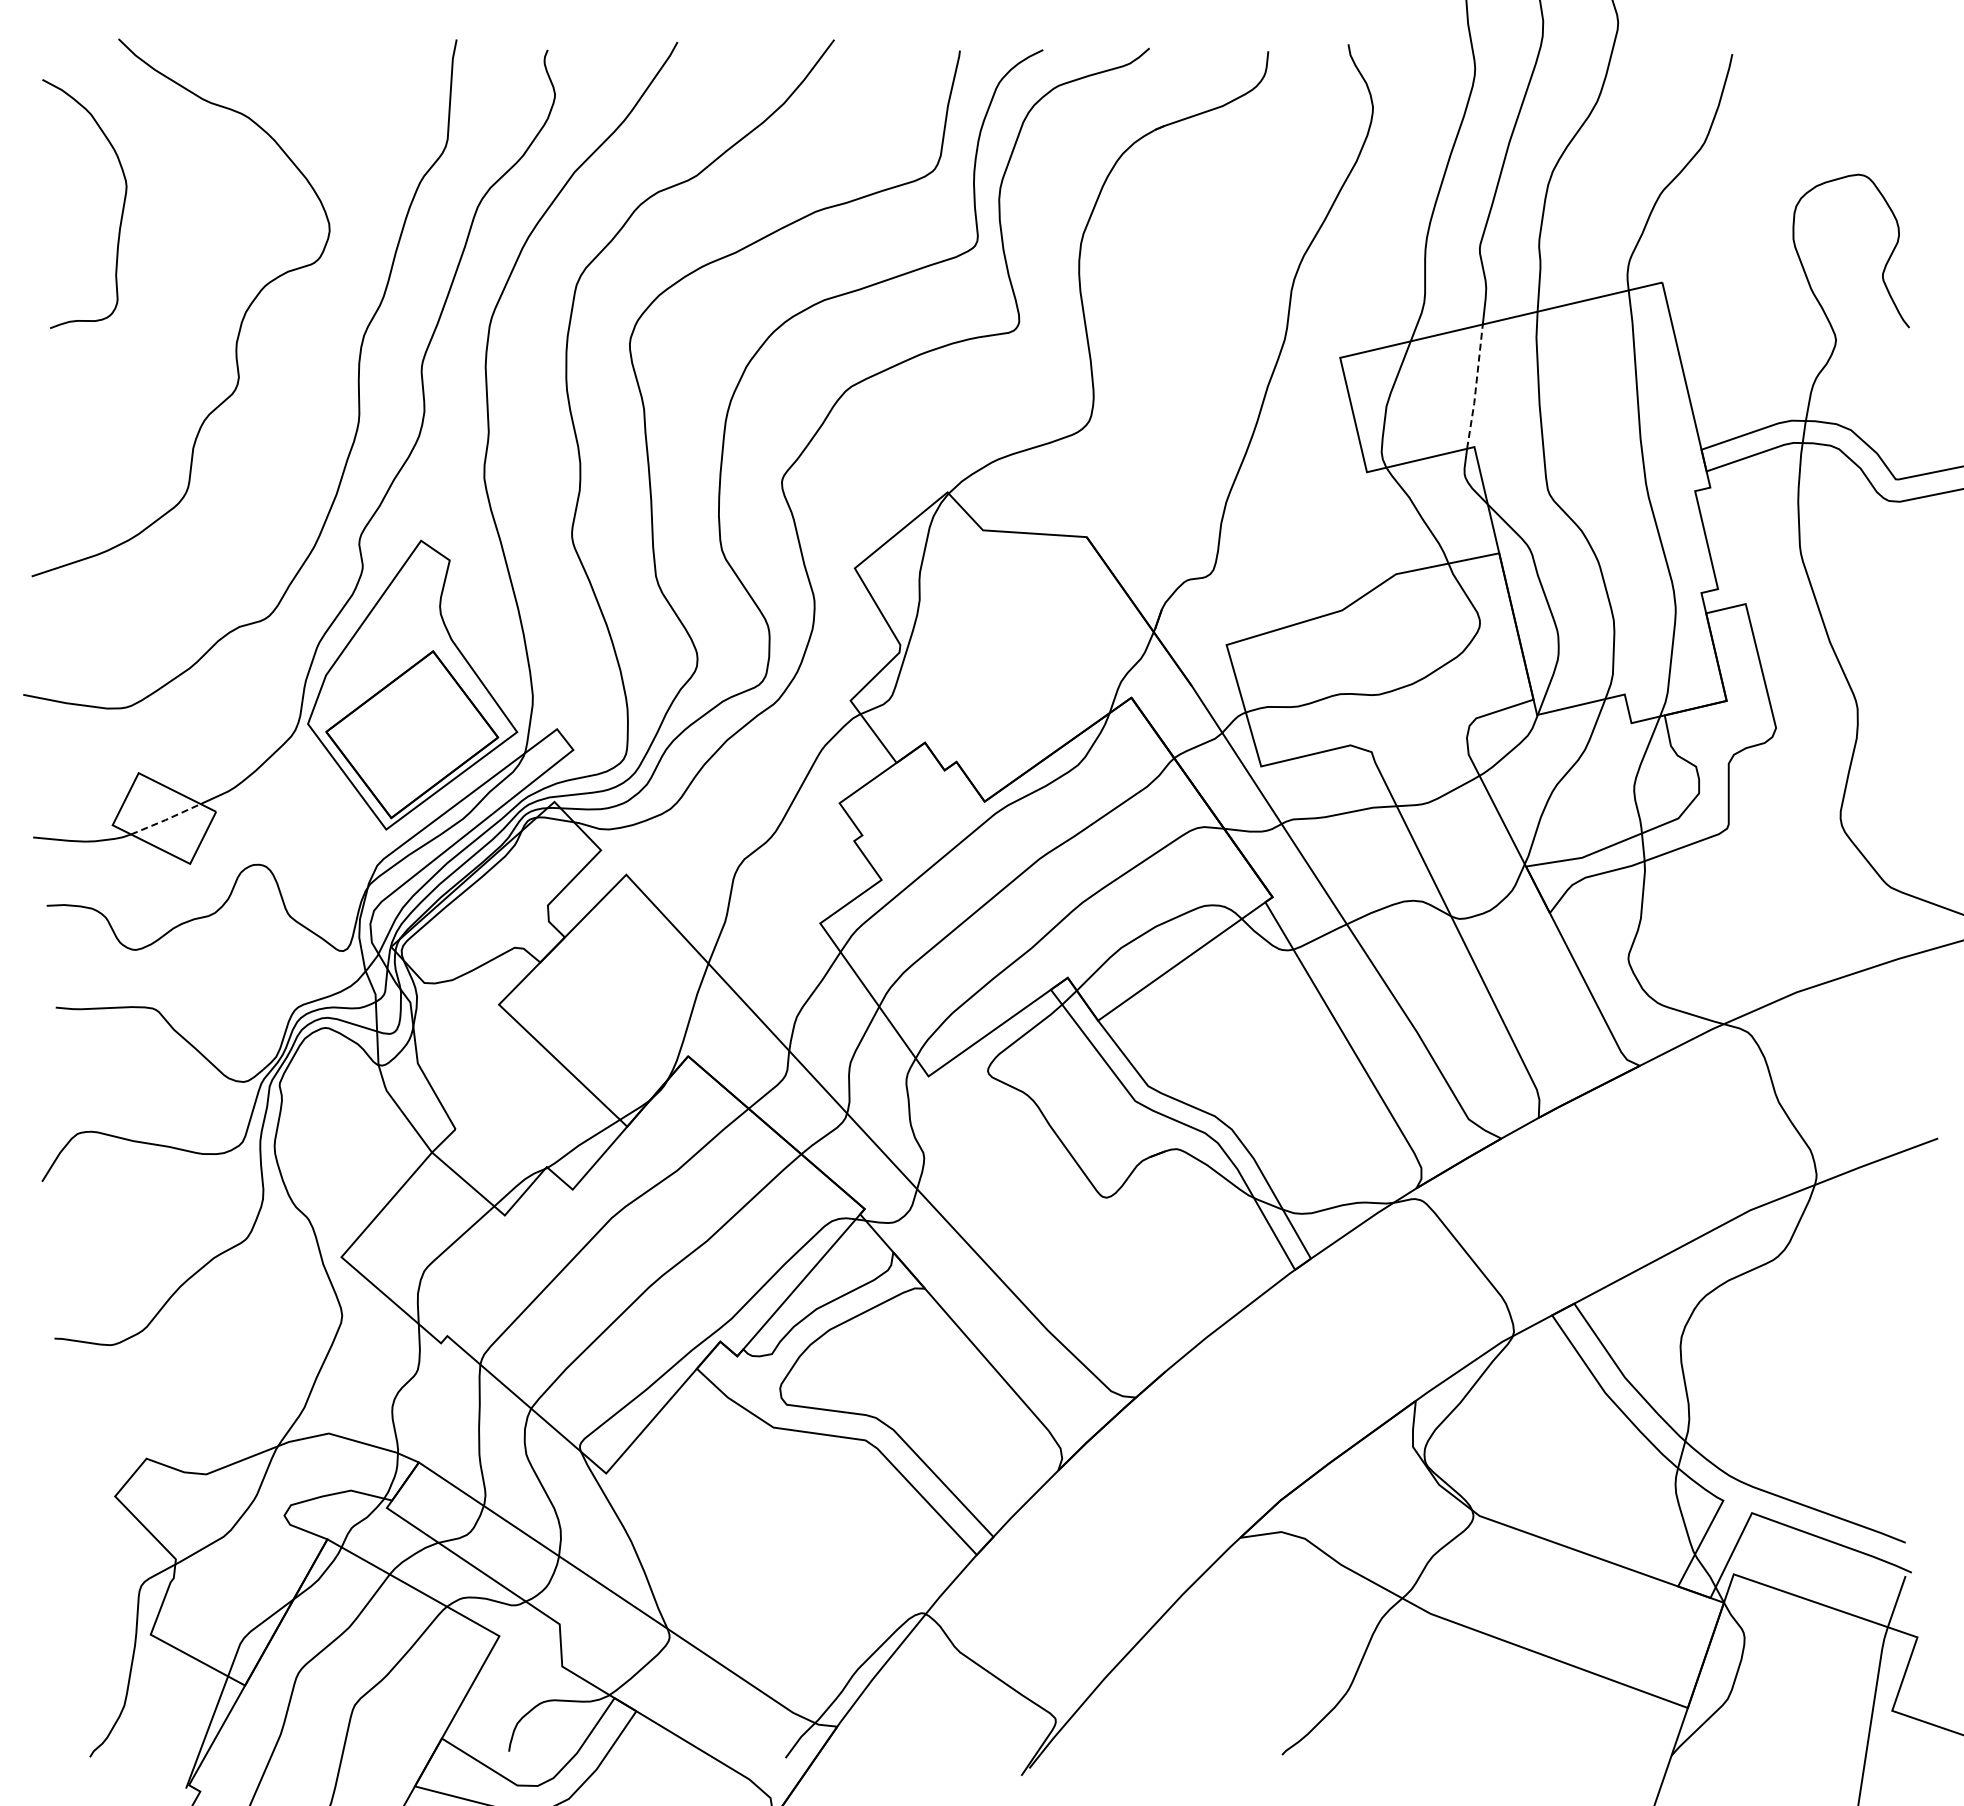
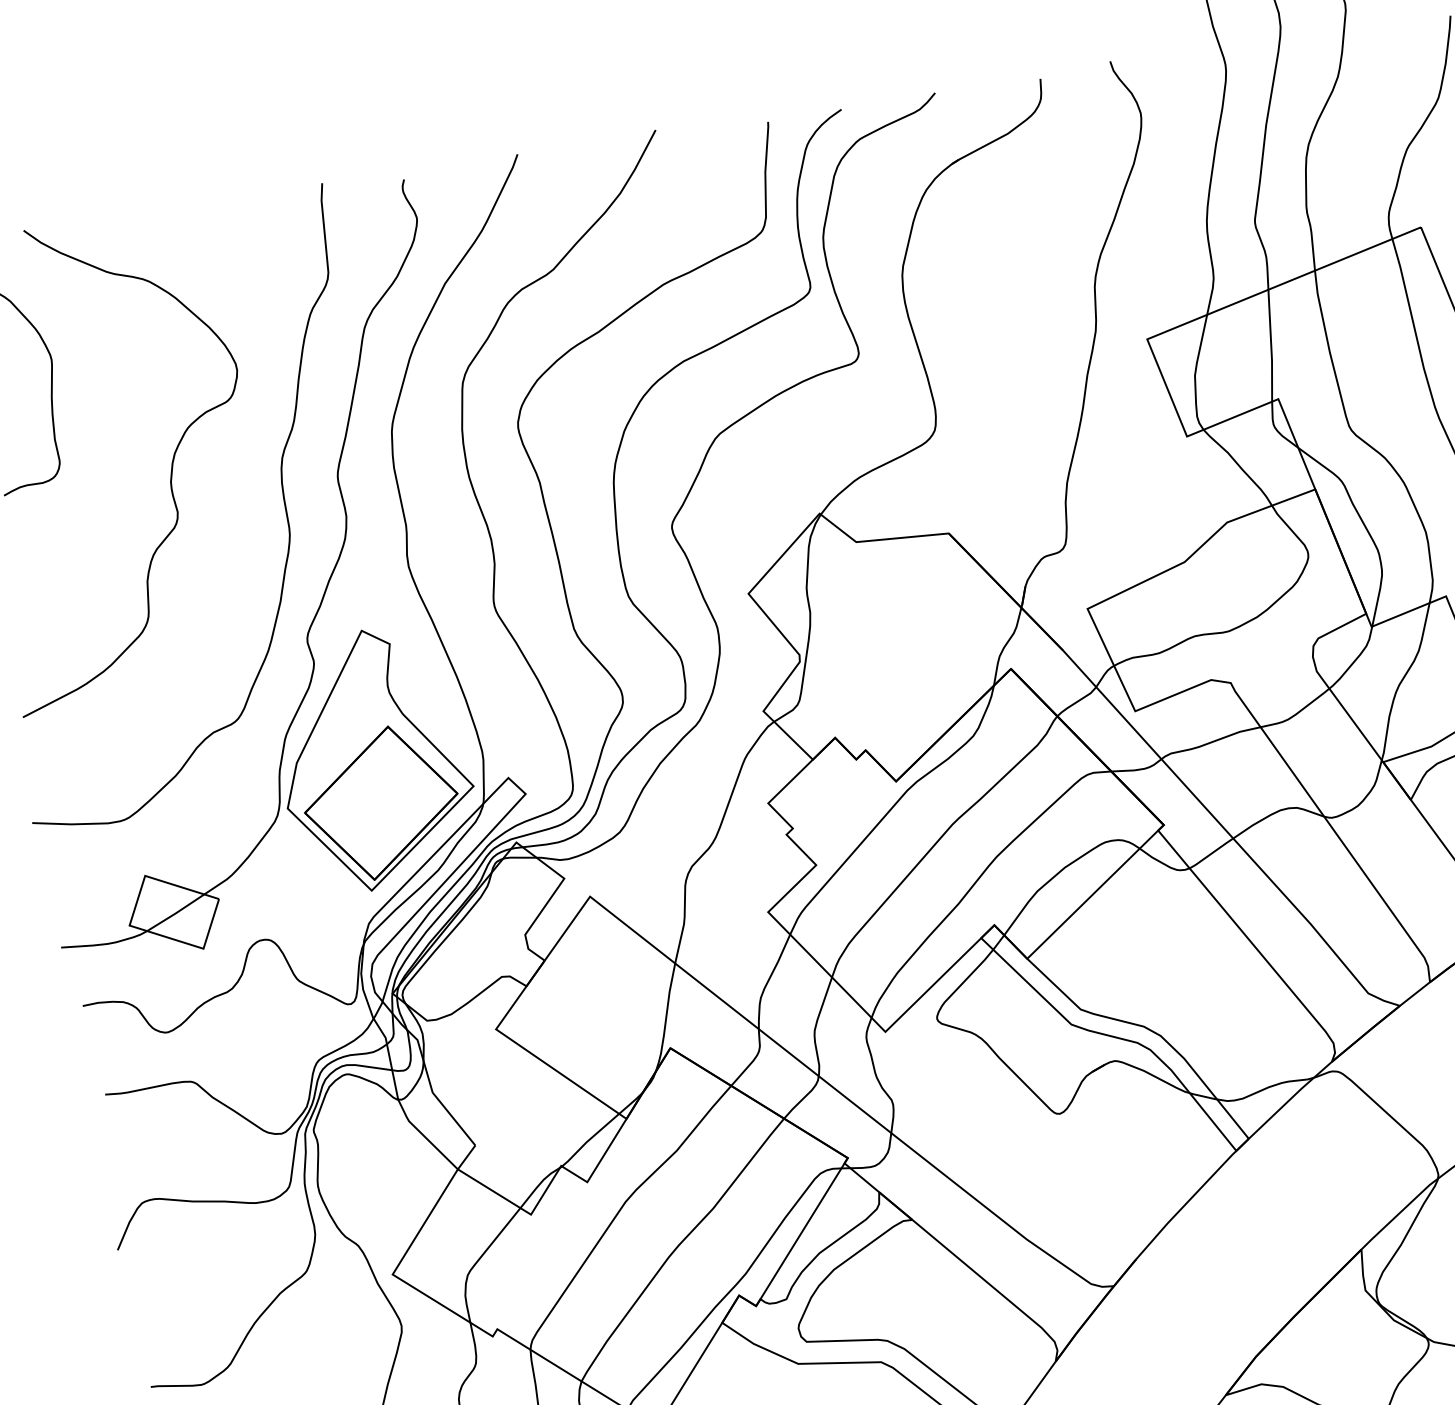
line: (1476, 386) -> (1271, 345), dashed -> solid
line: (165, 820) -> (175, 913), dashed -> solid

